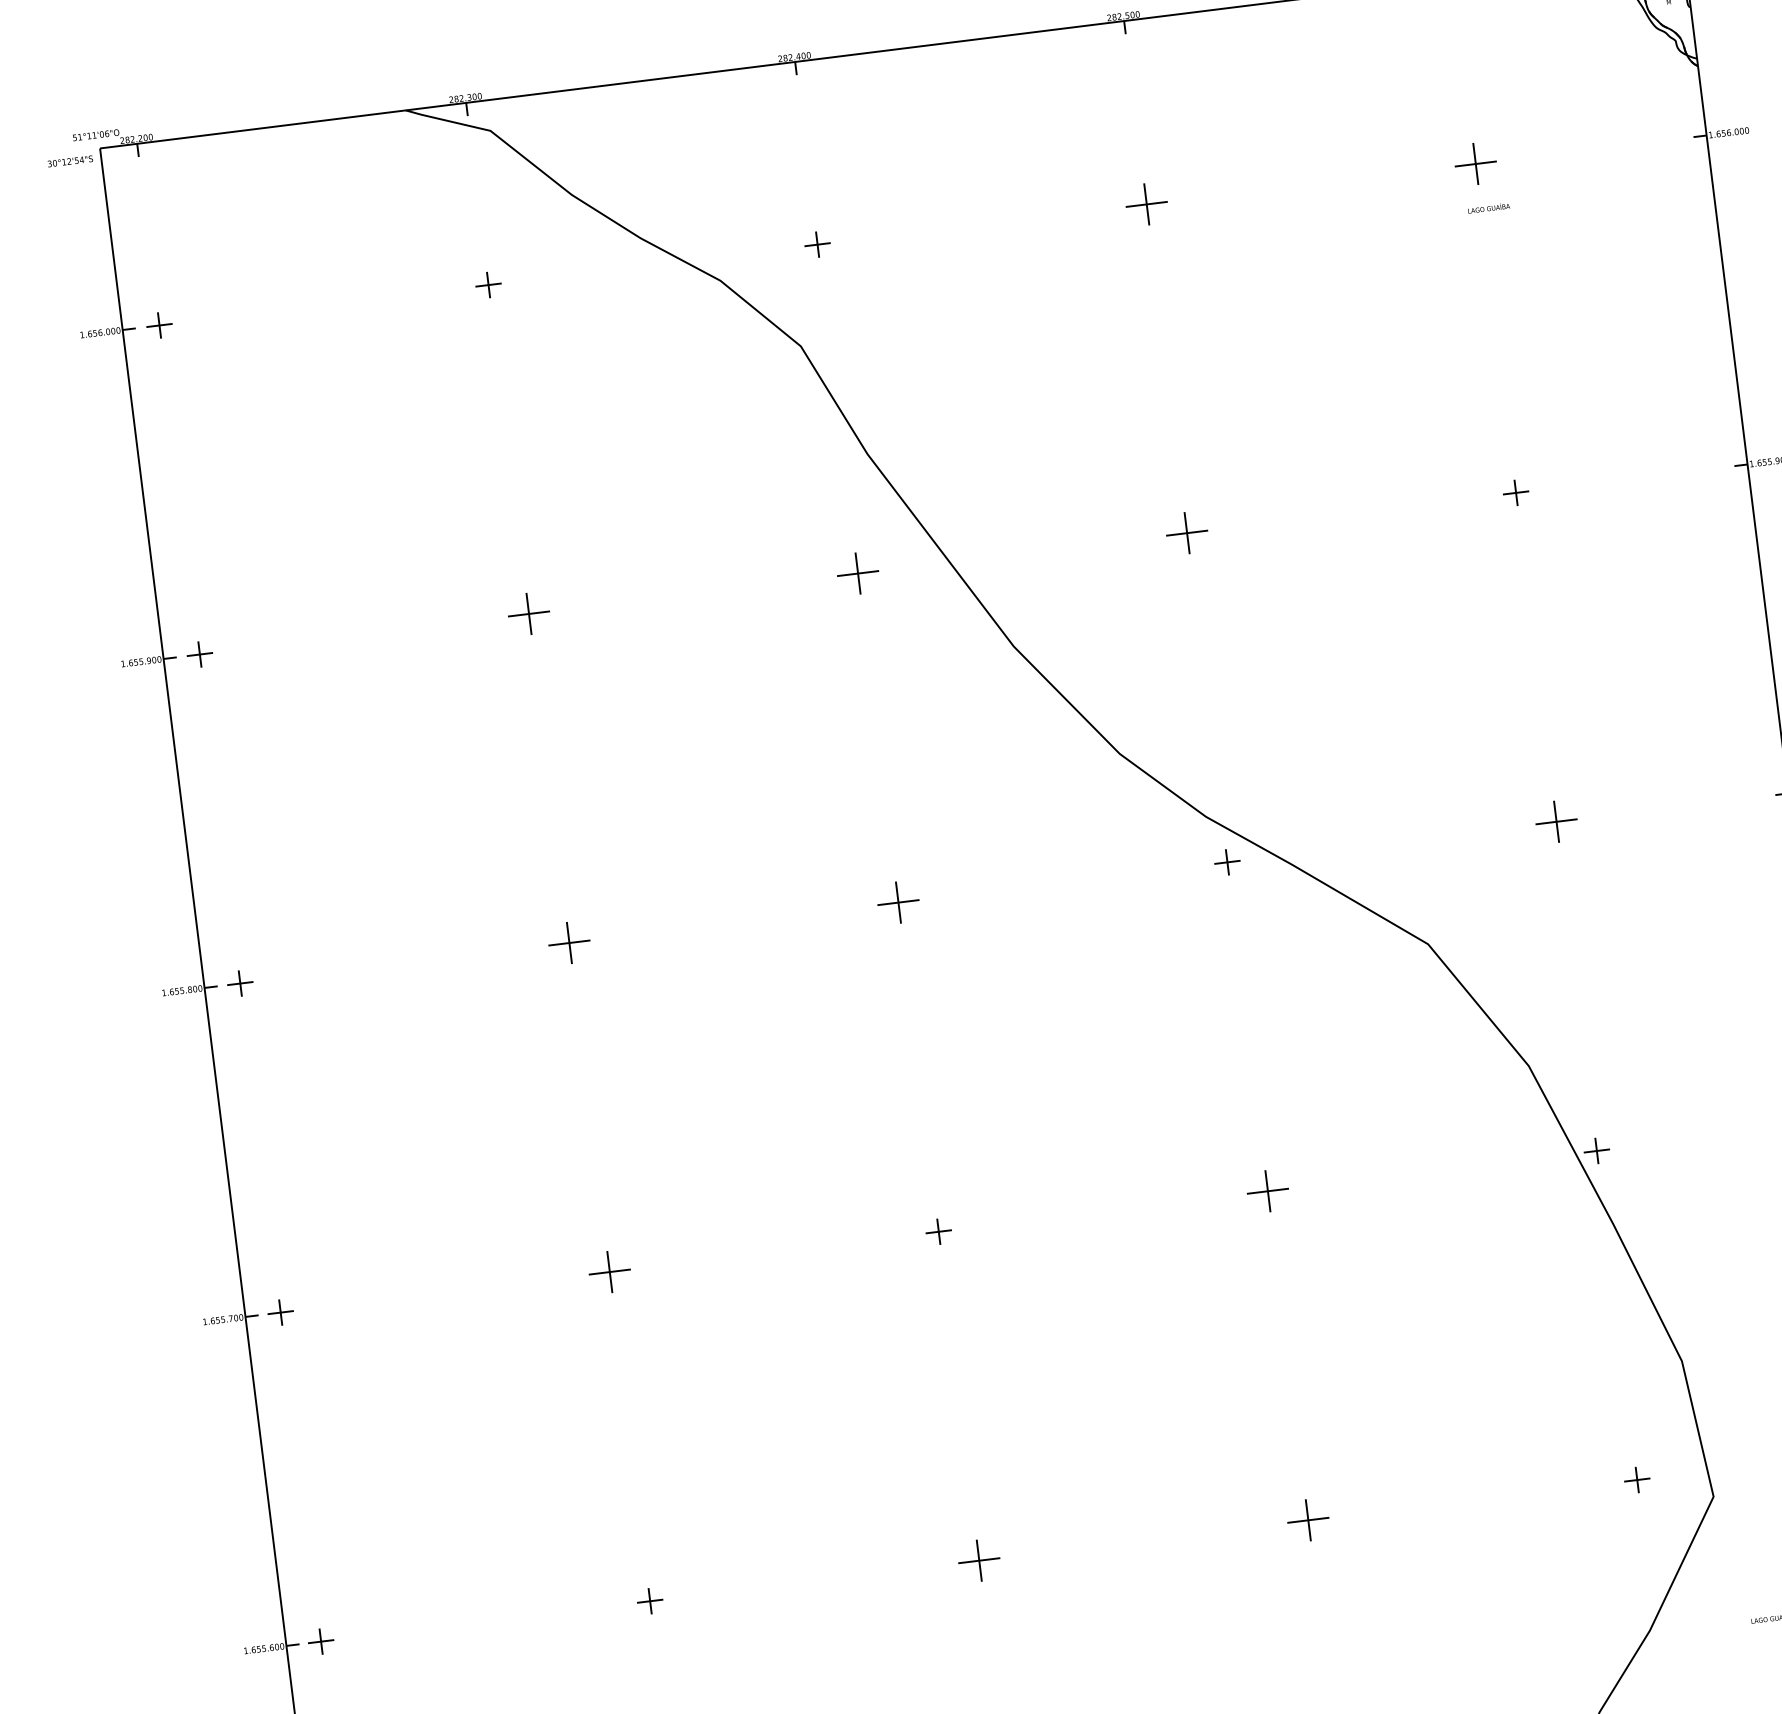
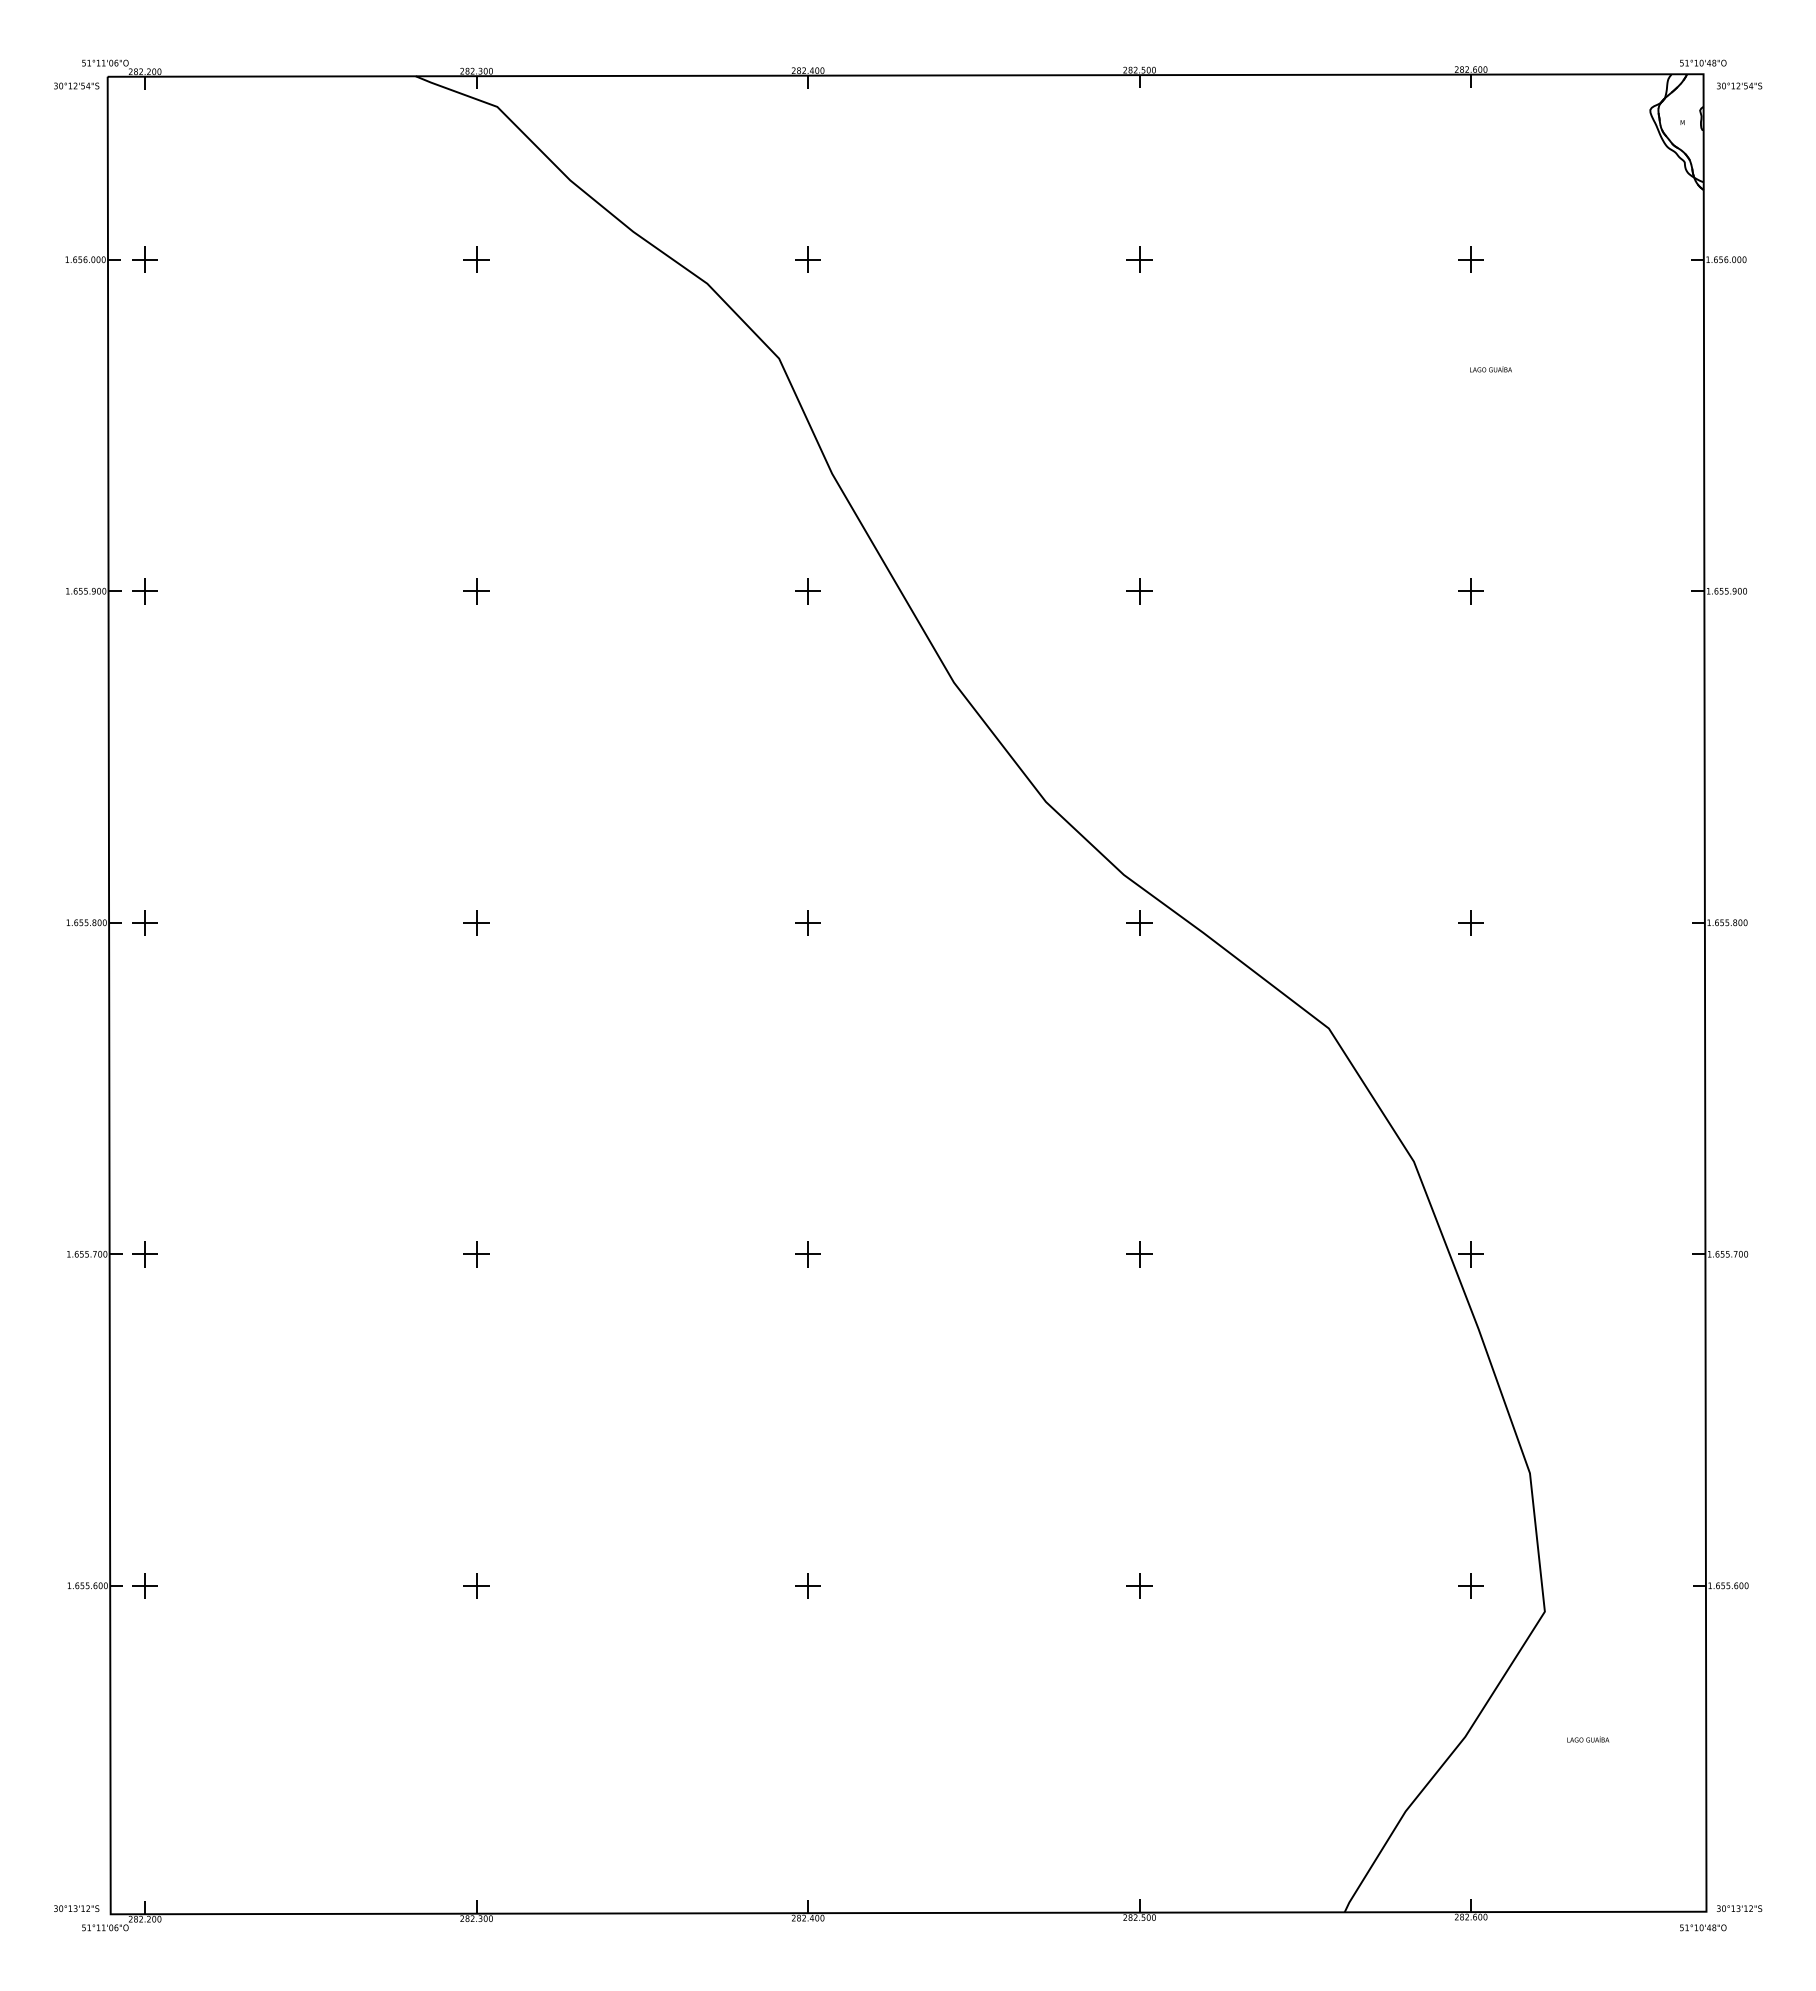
part: (1474, 163) -> (1470, 259), size x0.62
part: (1146, 204) -> (1139, 259), size x0.62
text: (1488, 208) -> (1490, 369), moved
part: (1186, 533) -> (1139, 591), size x0.62
part: (857, 574) -> (807, 591), size x0.62
part: (528, 614) -> (476, 591), size x0.62
part: (1555, 821) -> (1470, 922), size x0.62
part: (897, 902) -> (807, 922), size x0.62
part: (569, 942) -> (476, 922), size x0.62
part: (1267, 1191) -> (1139, 1254), size x0.62
part: (609, 1272) -> (476, 1254), size x0.62
part: (1308, 1520) -> (1139, 1585), size x0.62
part: (978, 1560) -> (807, 1585), size x0.62

